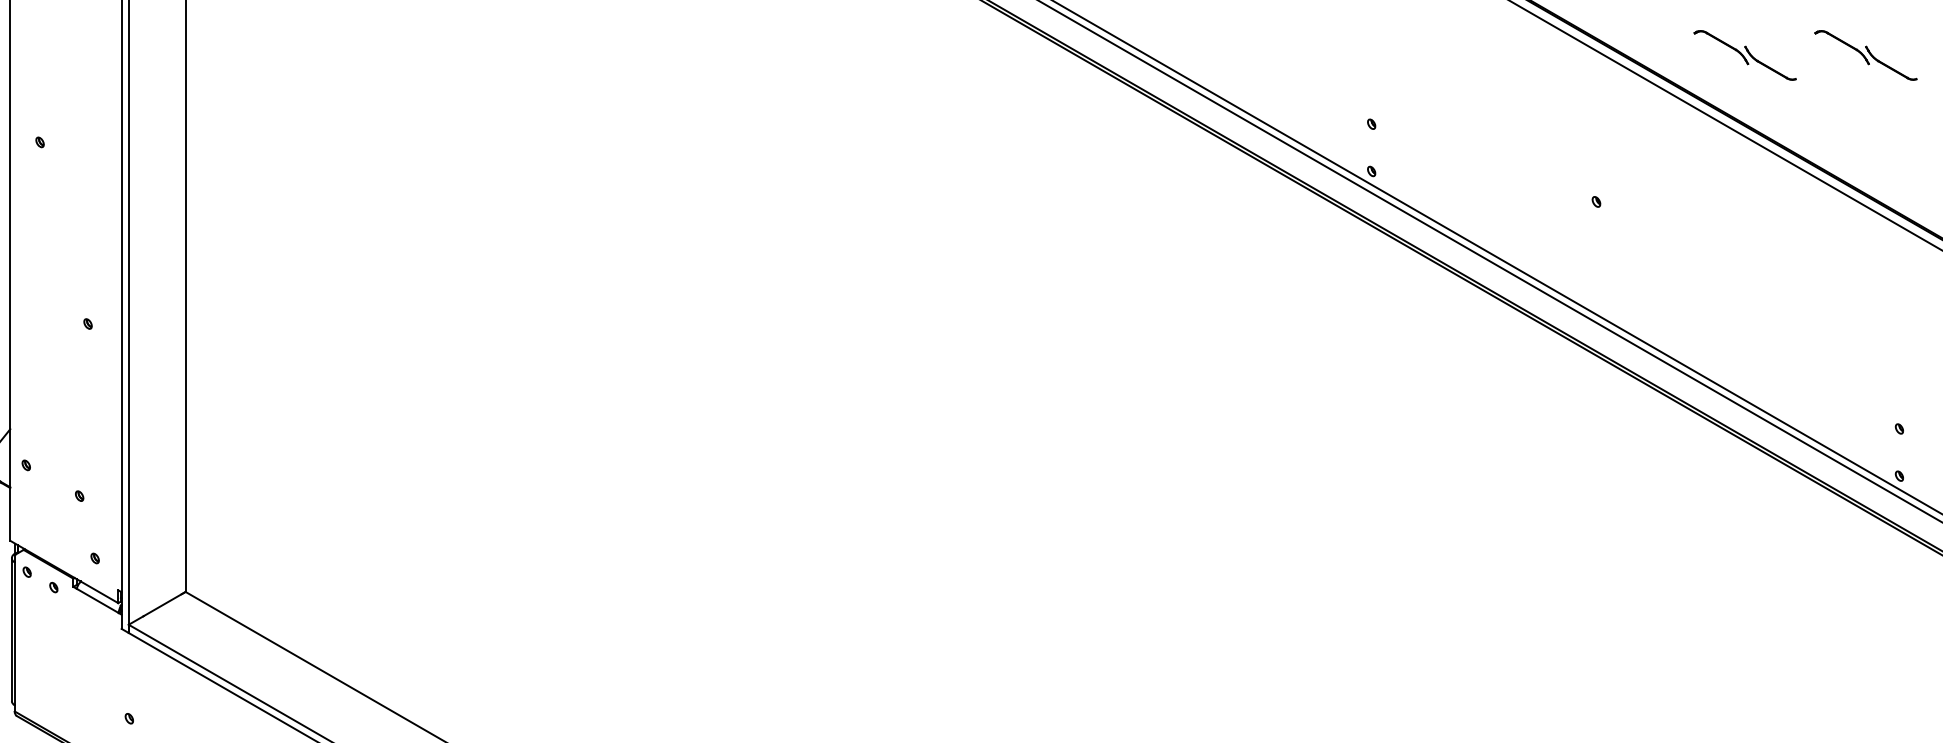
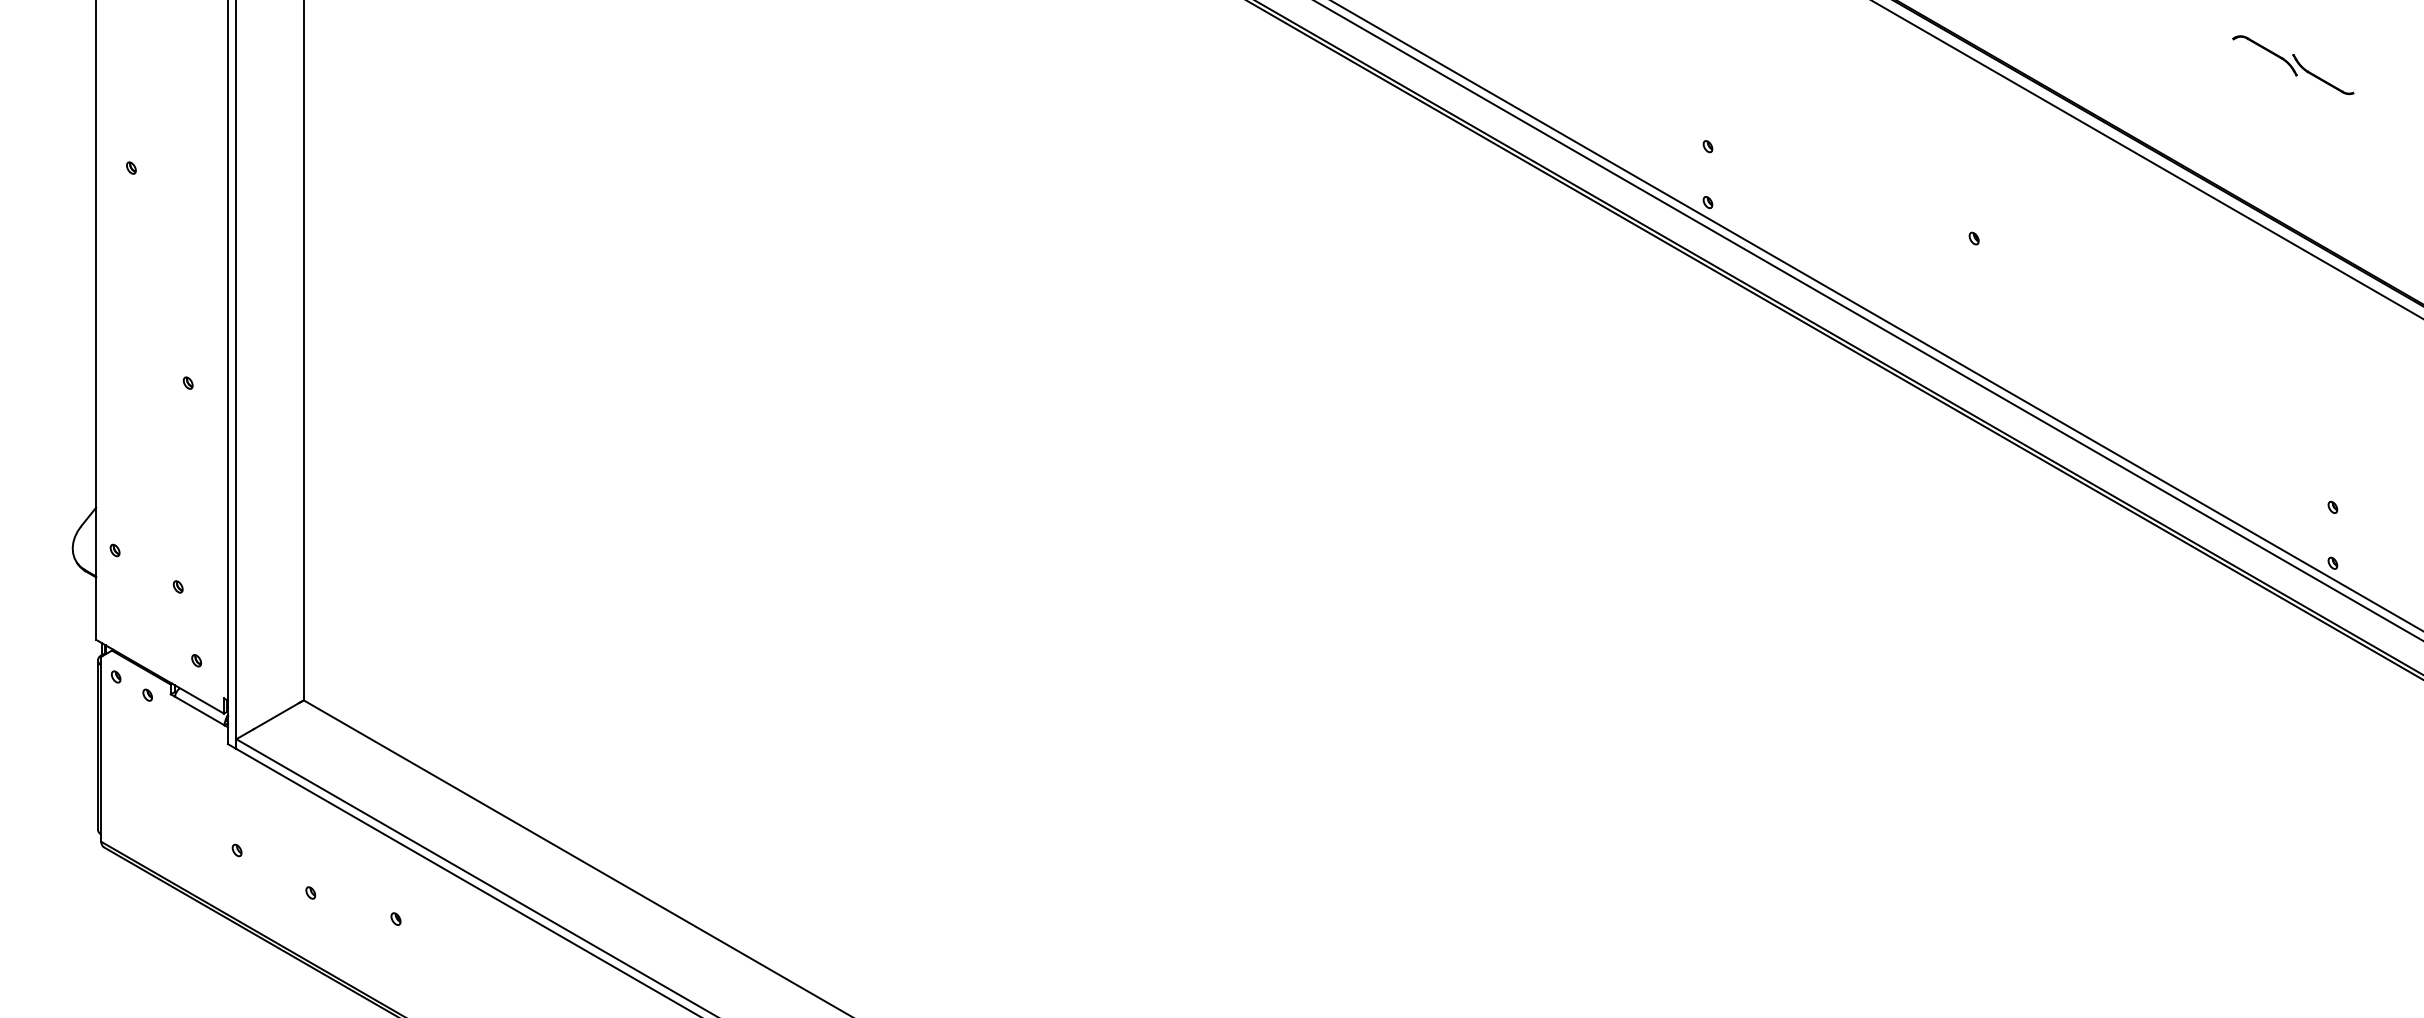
part: (1745, 55) -> (2150, 65), removed

